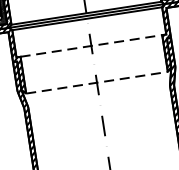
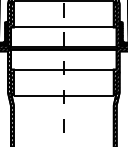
line: (90, 45) -> (63, 69), dashed -> solid
line: (96, 82) -> (63, 95), dashed -> solid

